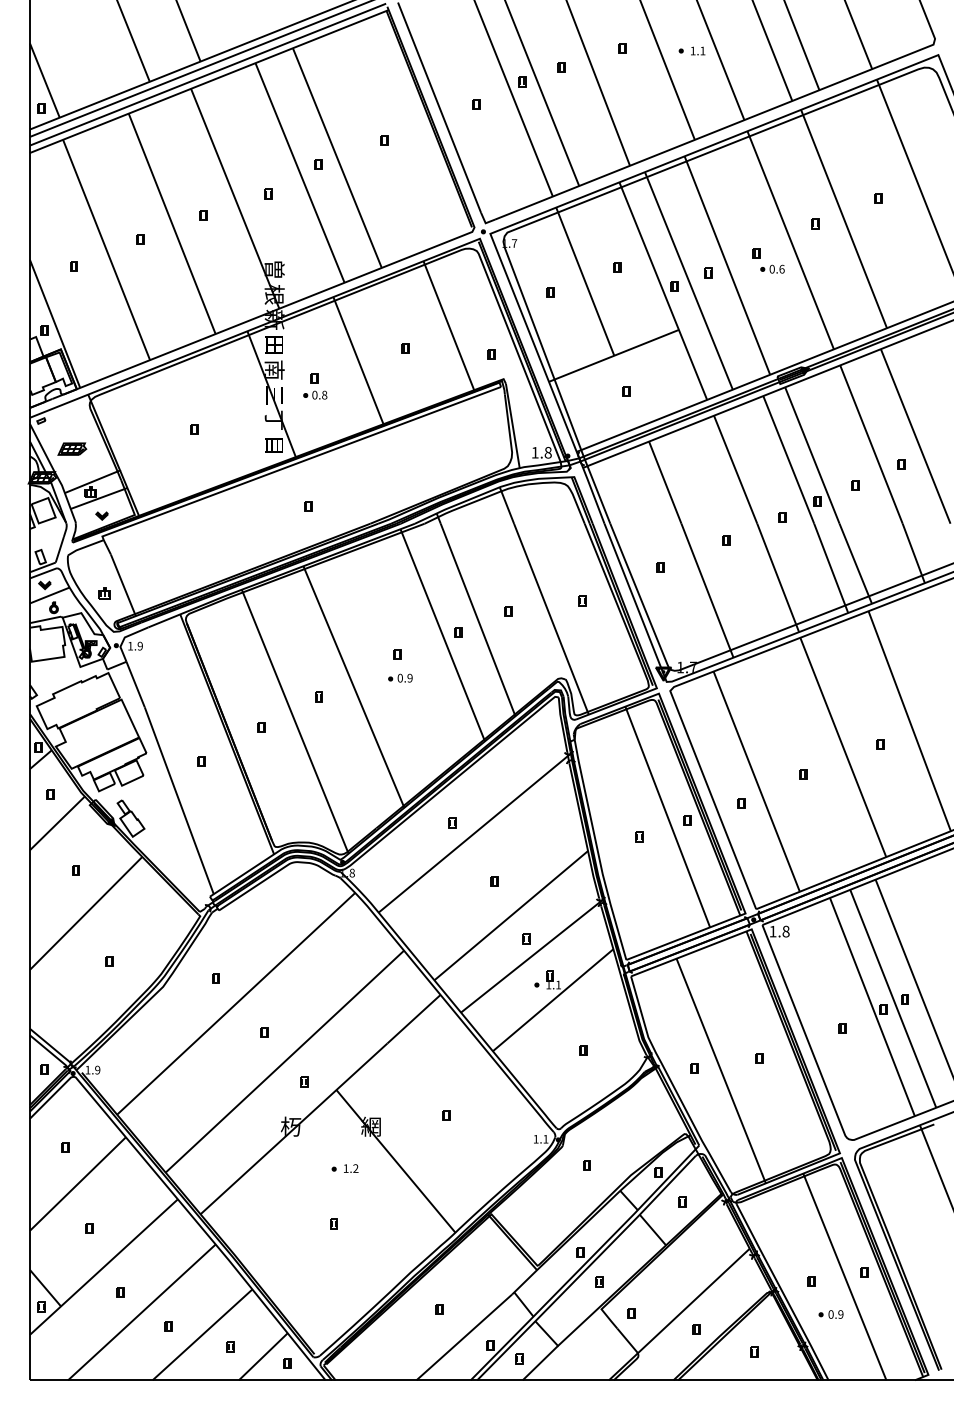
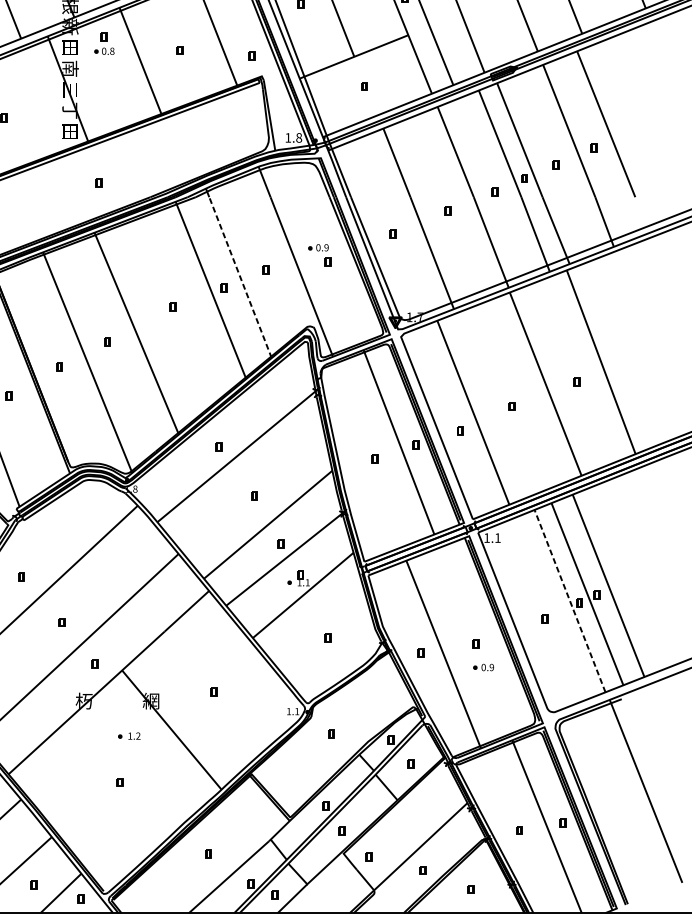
part: (315, 386) -> (104, 44), moved
text: (273, 445) -> (69, 131), 目 -> 田
line: (477, 619) -> (240, 277), solid -> dashed
part: (400, 677) -> (318, 247), moved
text: (785, 931) -> (497, 537), 1.8 -> 1.1
line: (872, 1006) -> (570, 600), solid -> dashed
part: (830, 1314) -> (483, 667), moved

